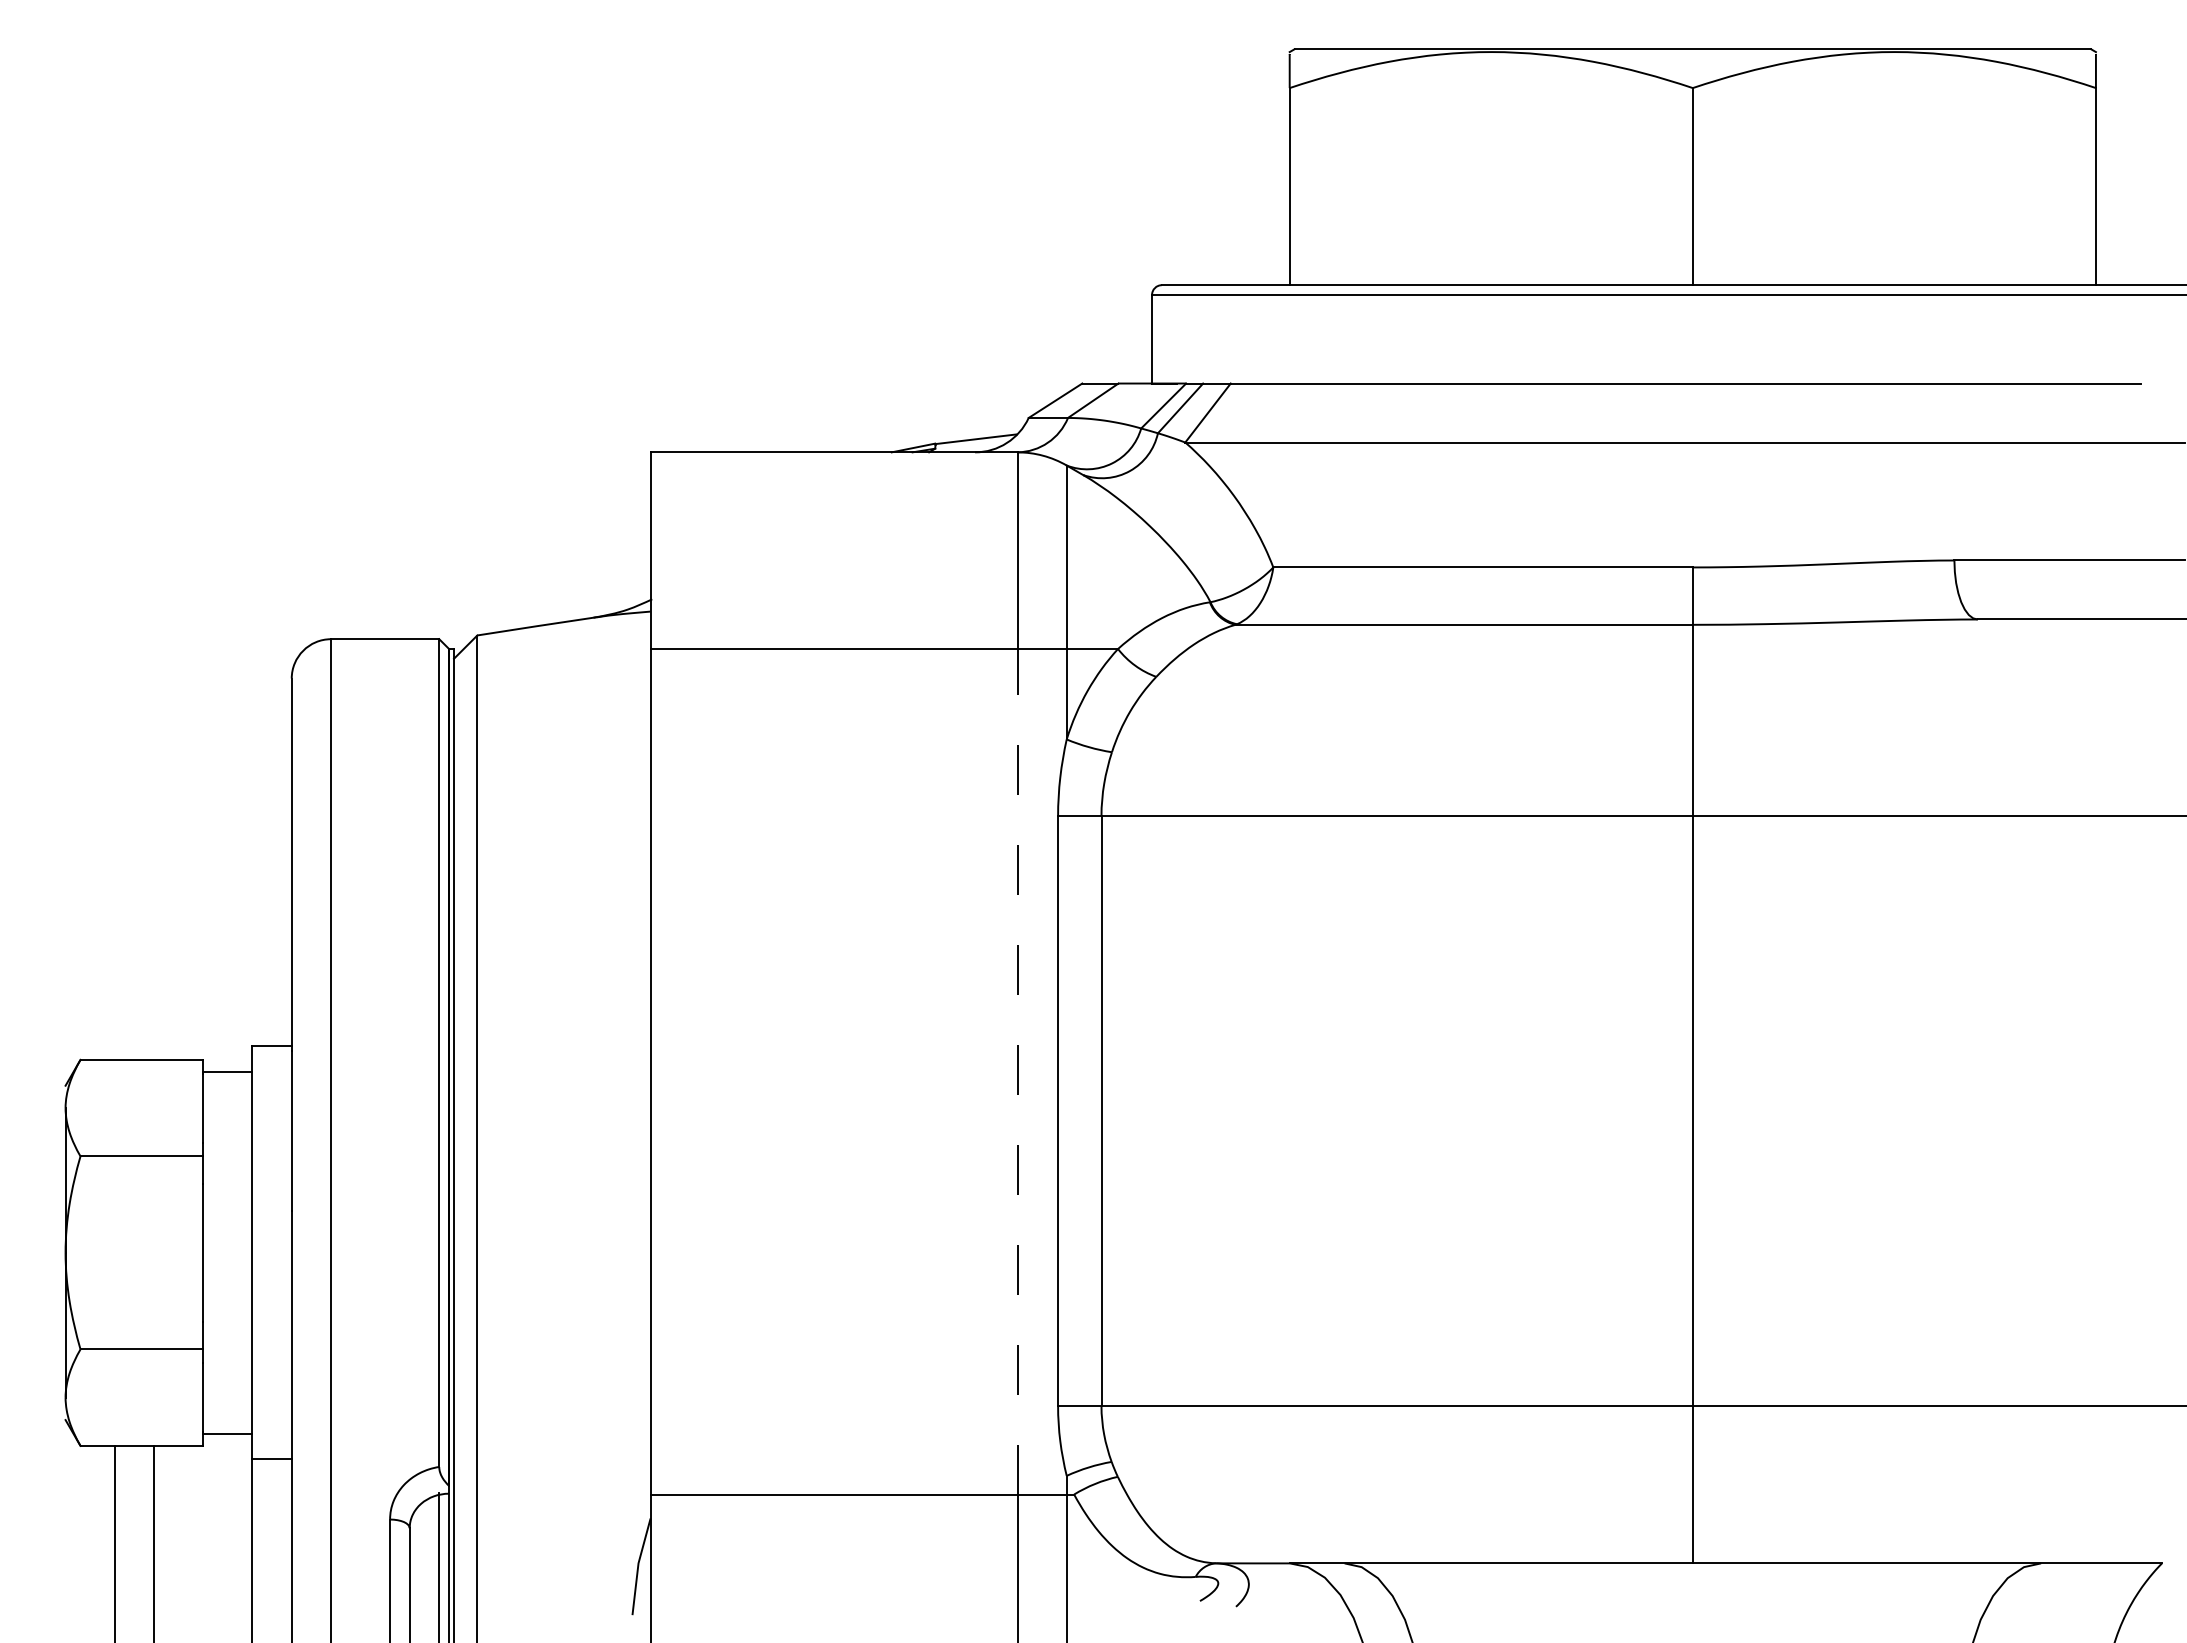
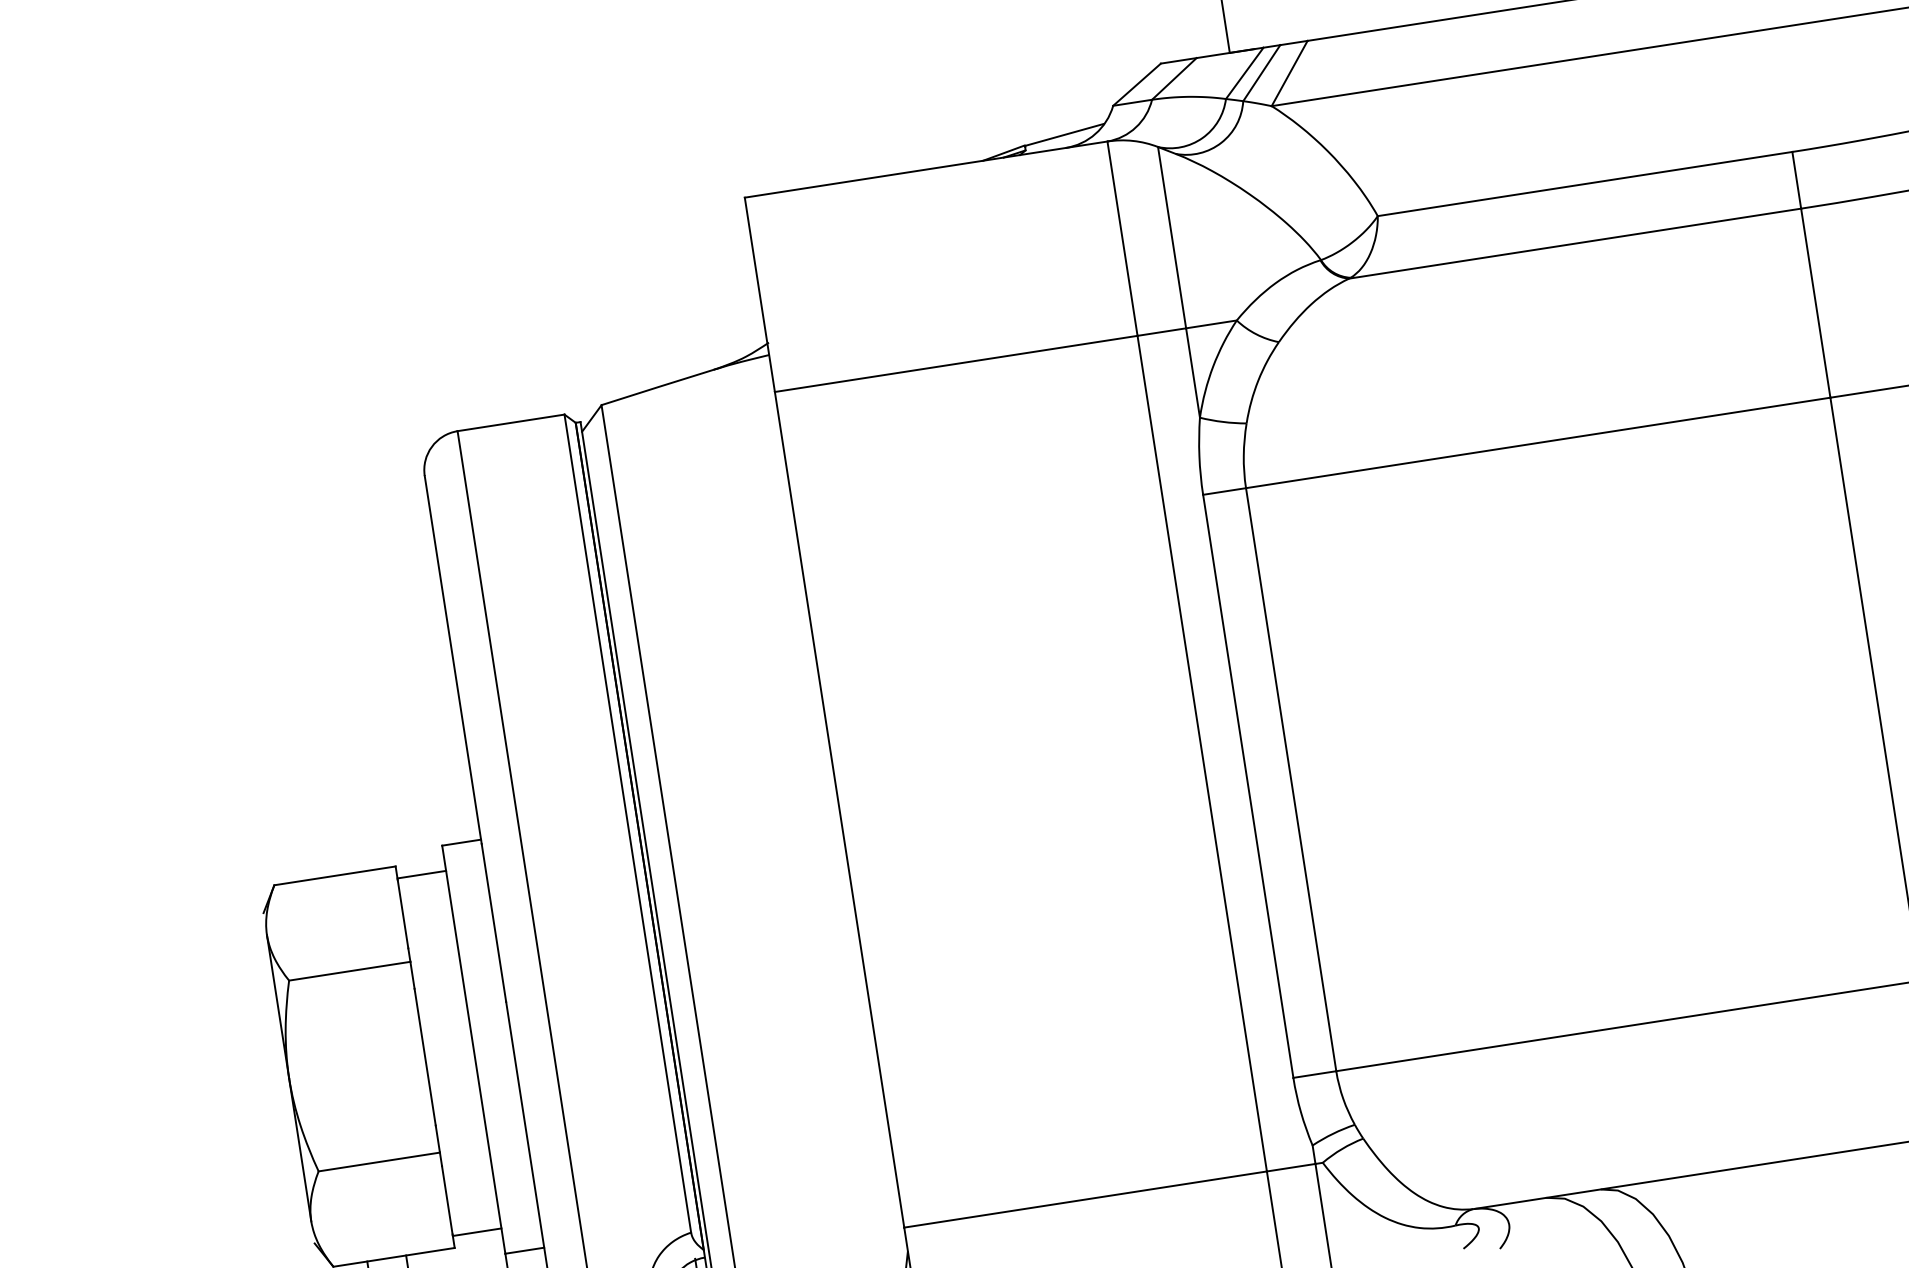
line: (1017, 1071) -> (1202, 753), dashed -> solid

